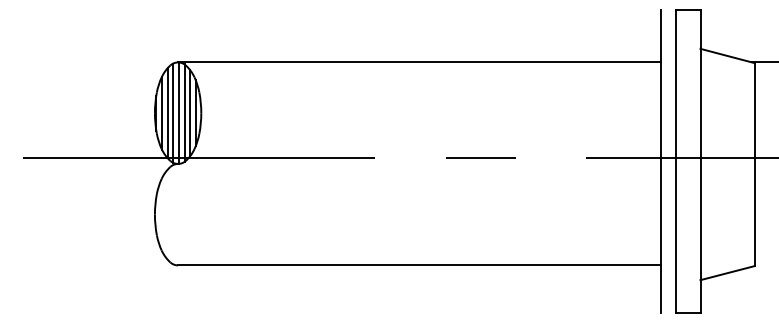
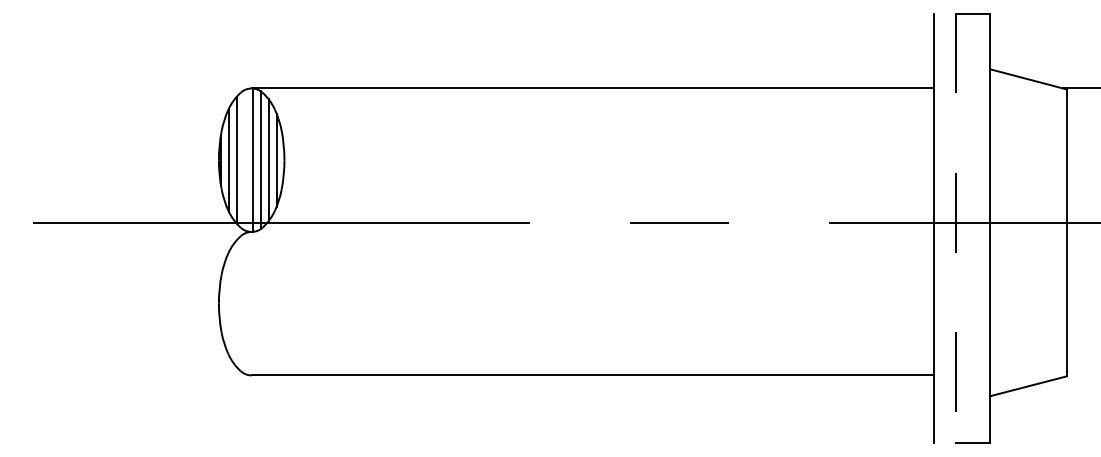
line: (173, 112) -> (245, 159), removed
line: (676, 161) -> (956, 228), solid -> dashed

